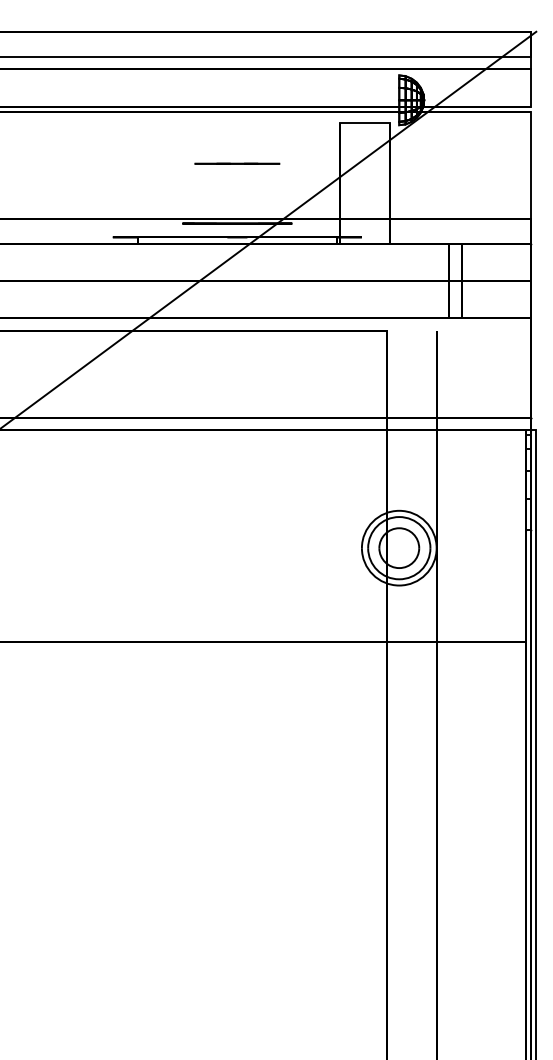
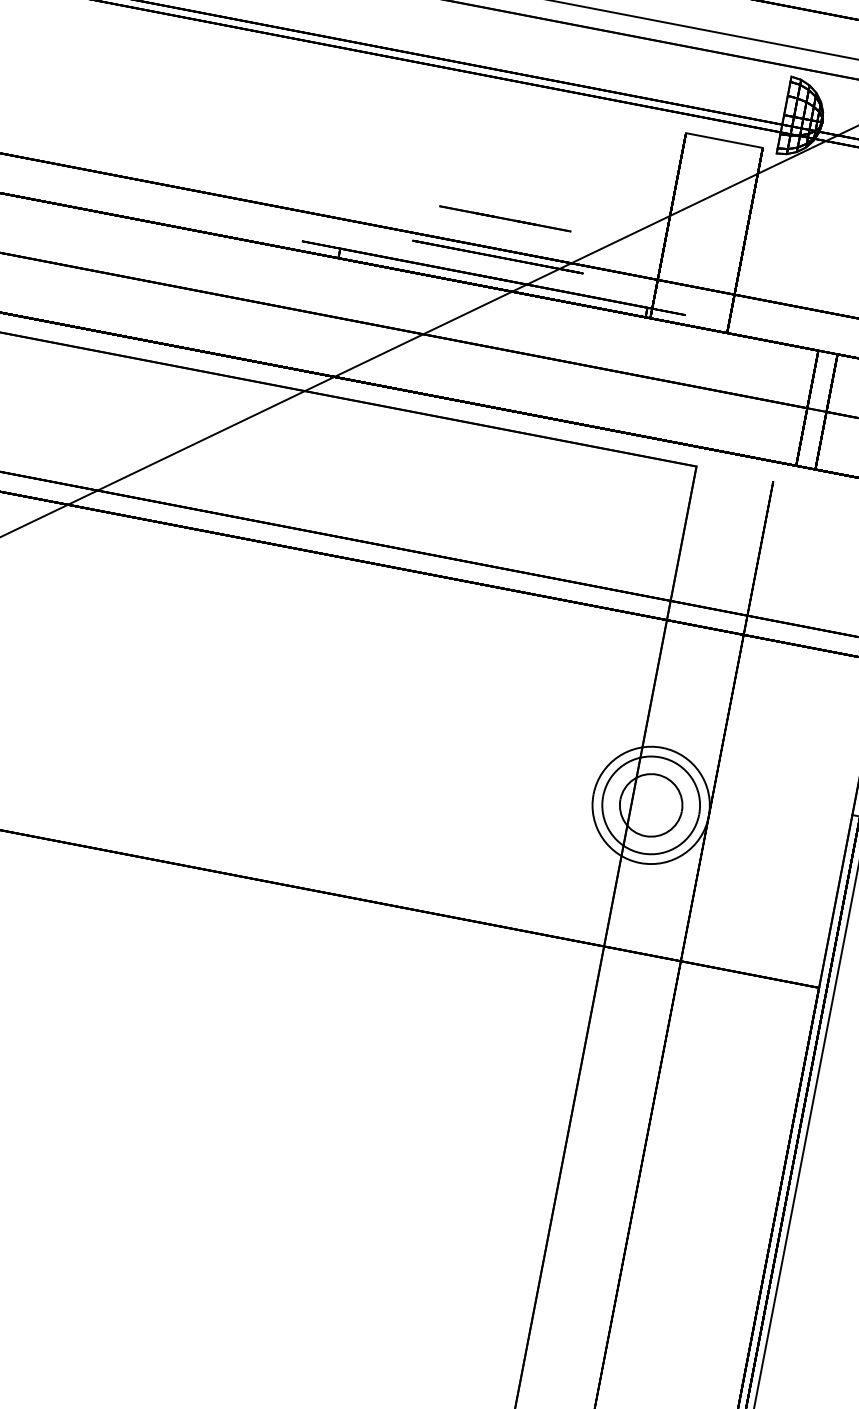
line: (237, 163) -> (505, 218), moved

